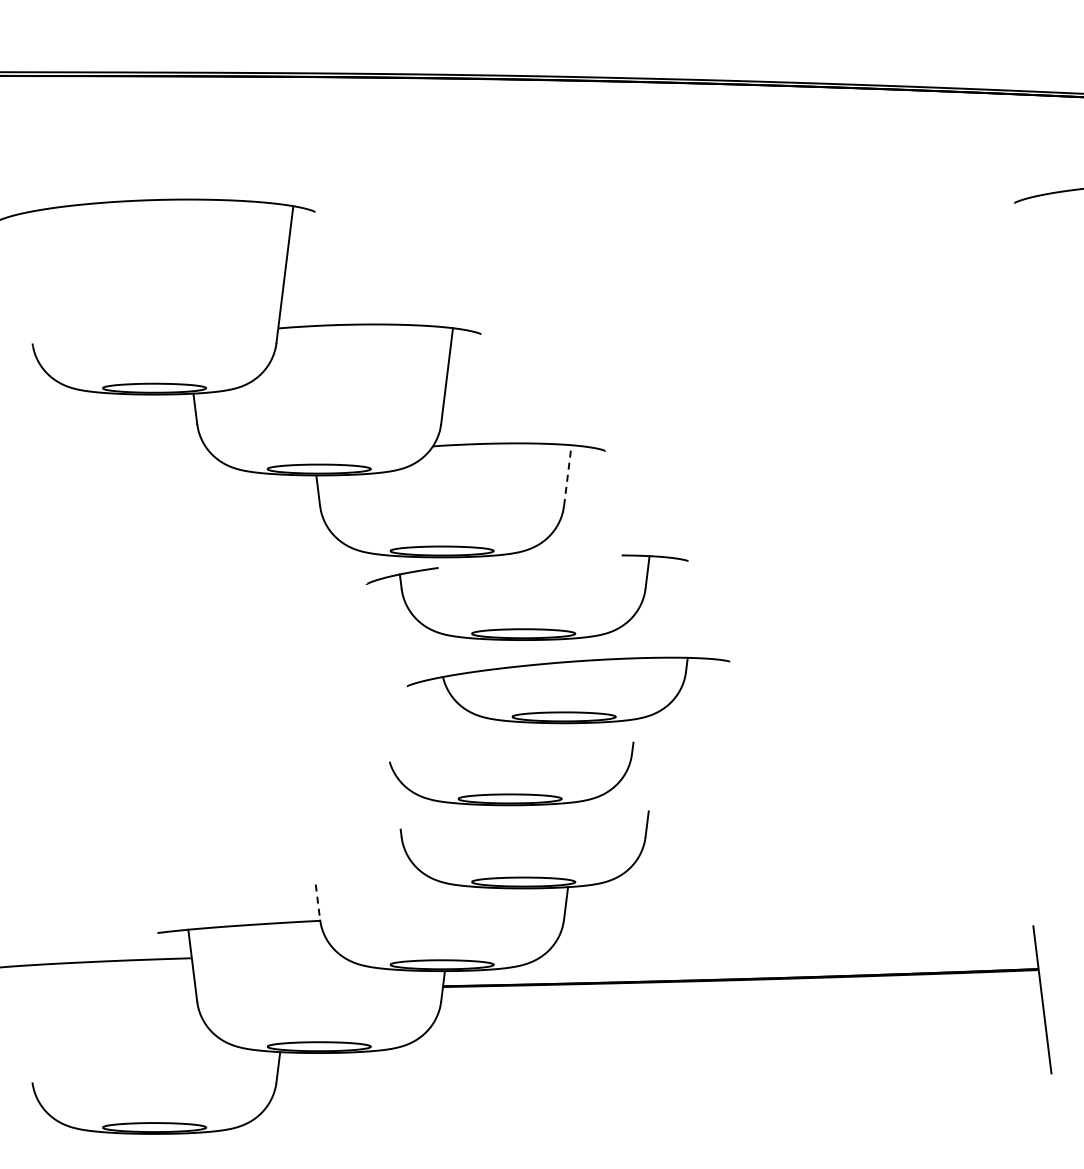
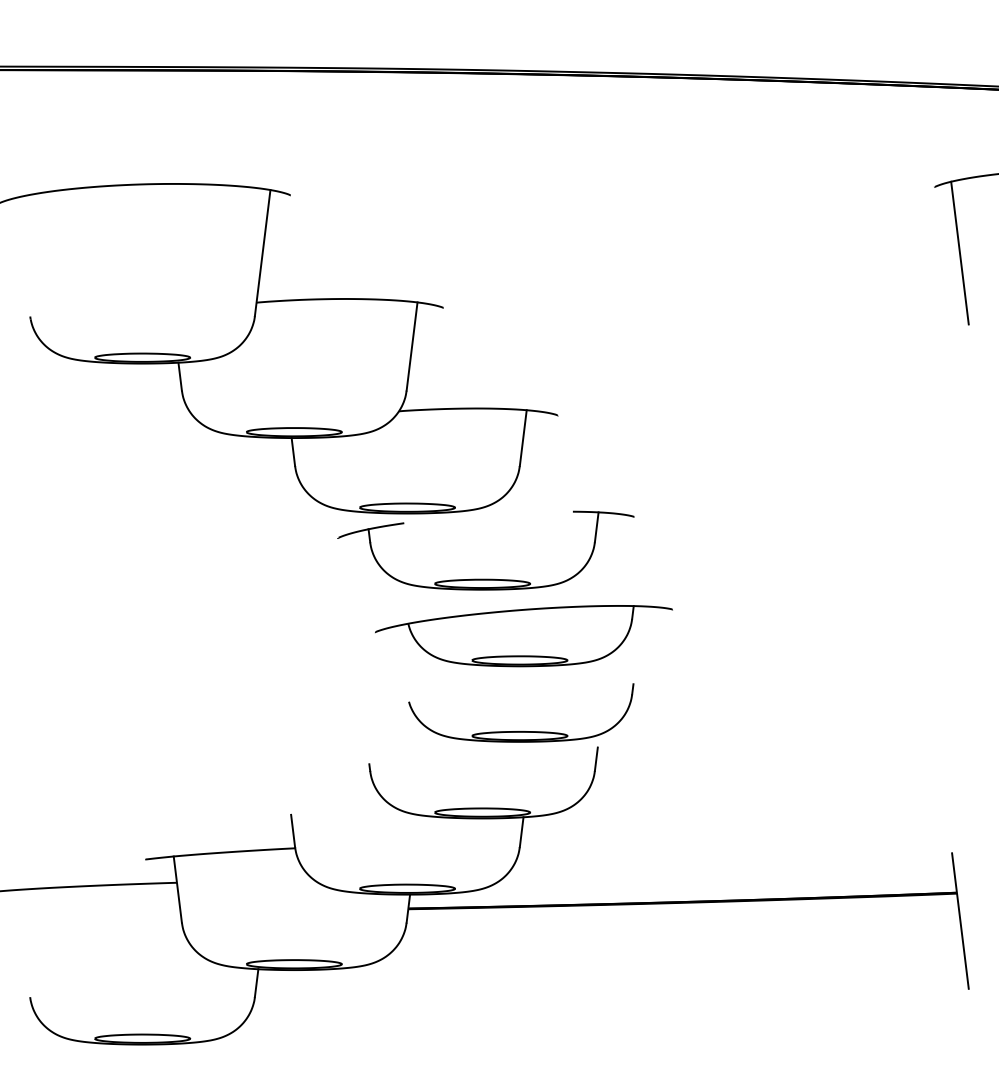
line: (1041, 274) -> (959, 252), added
line: (567, 475) -> (522, 438), dashed -> solid
part: (511, 793) -> (521, 731), moved
line: (317, 902) -> (292, 831), dashed -> solid

